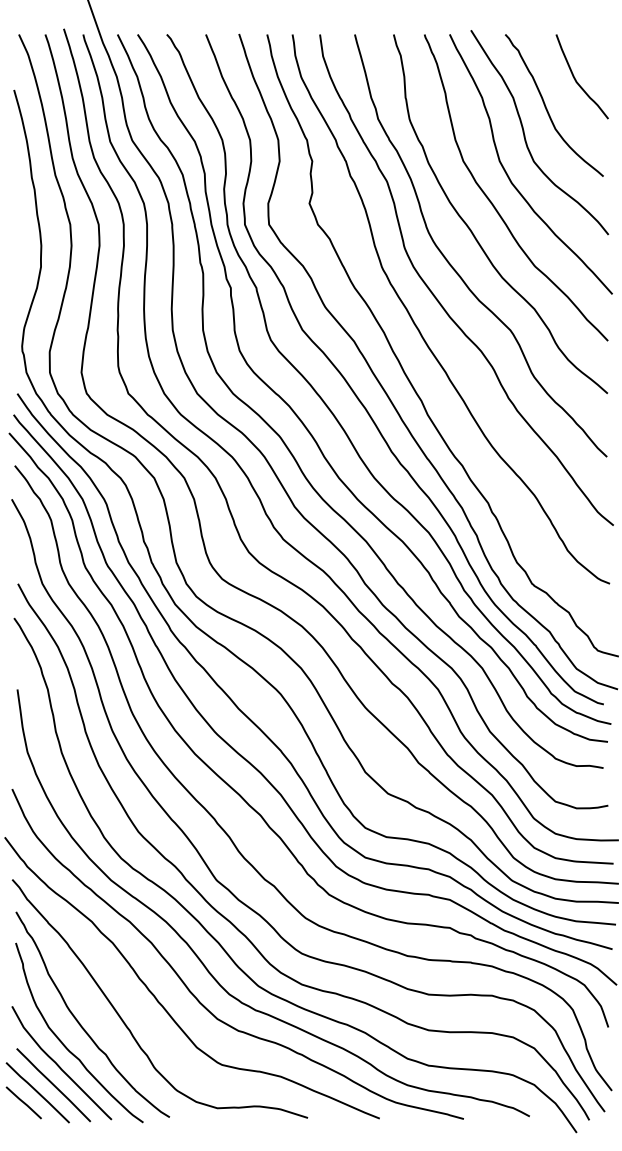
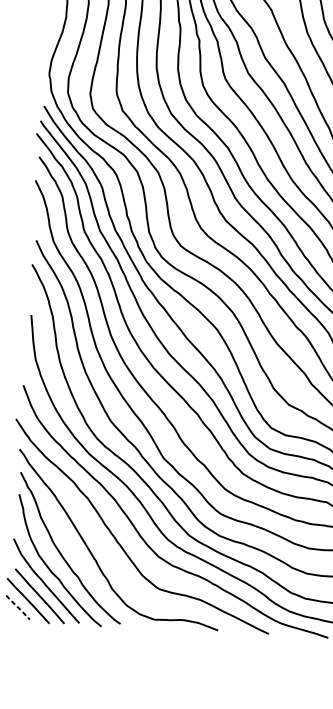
line: (24, 1103) -> (18, 608), solid -> dashed

